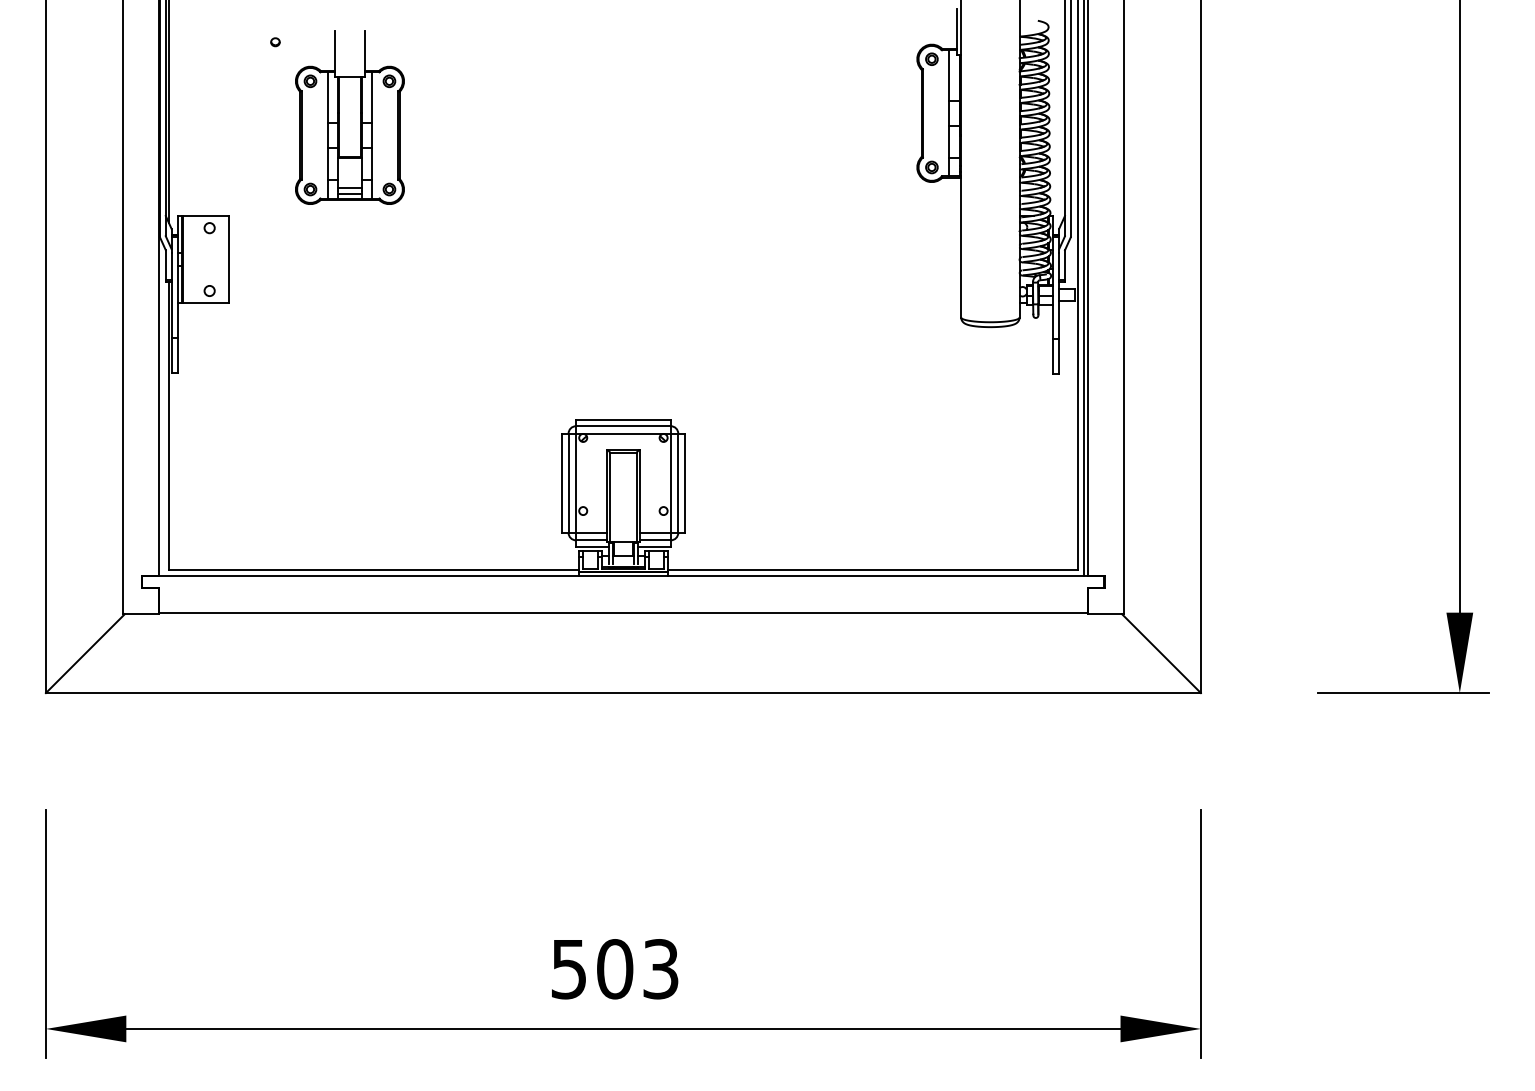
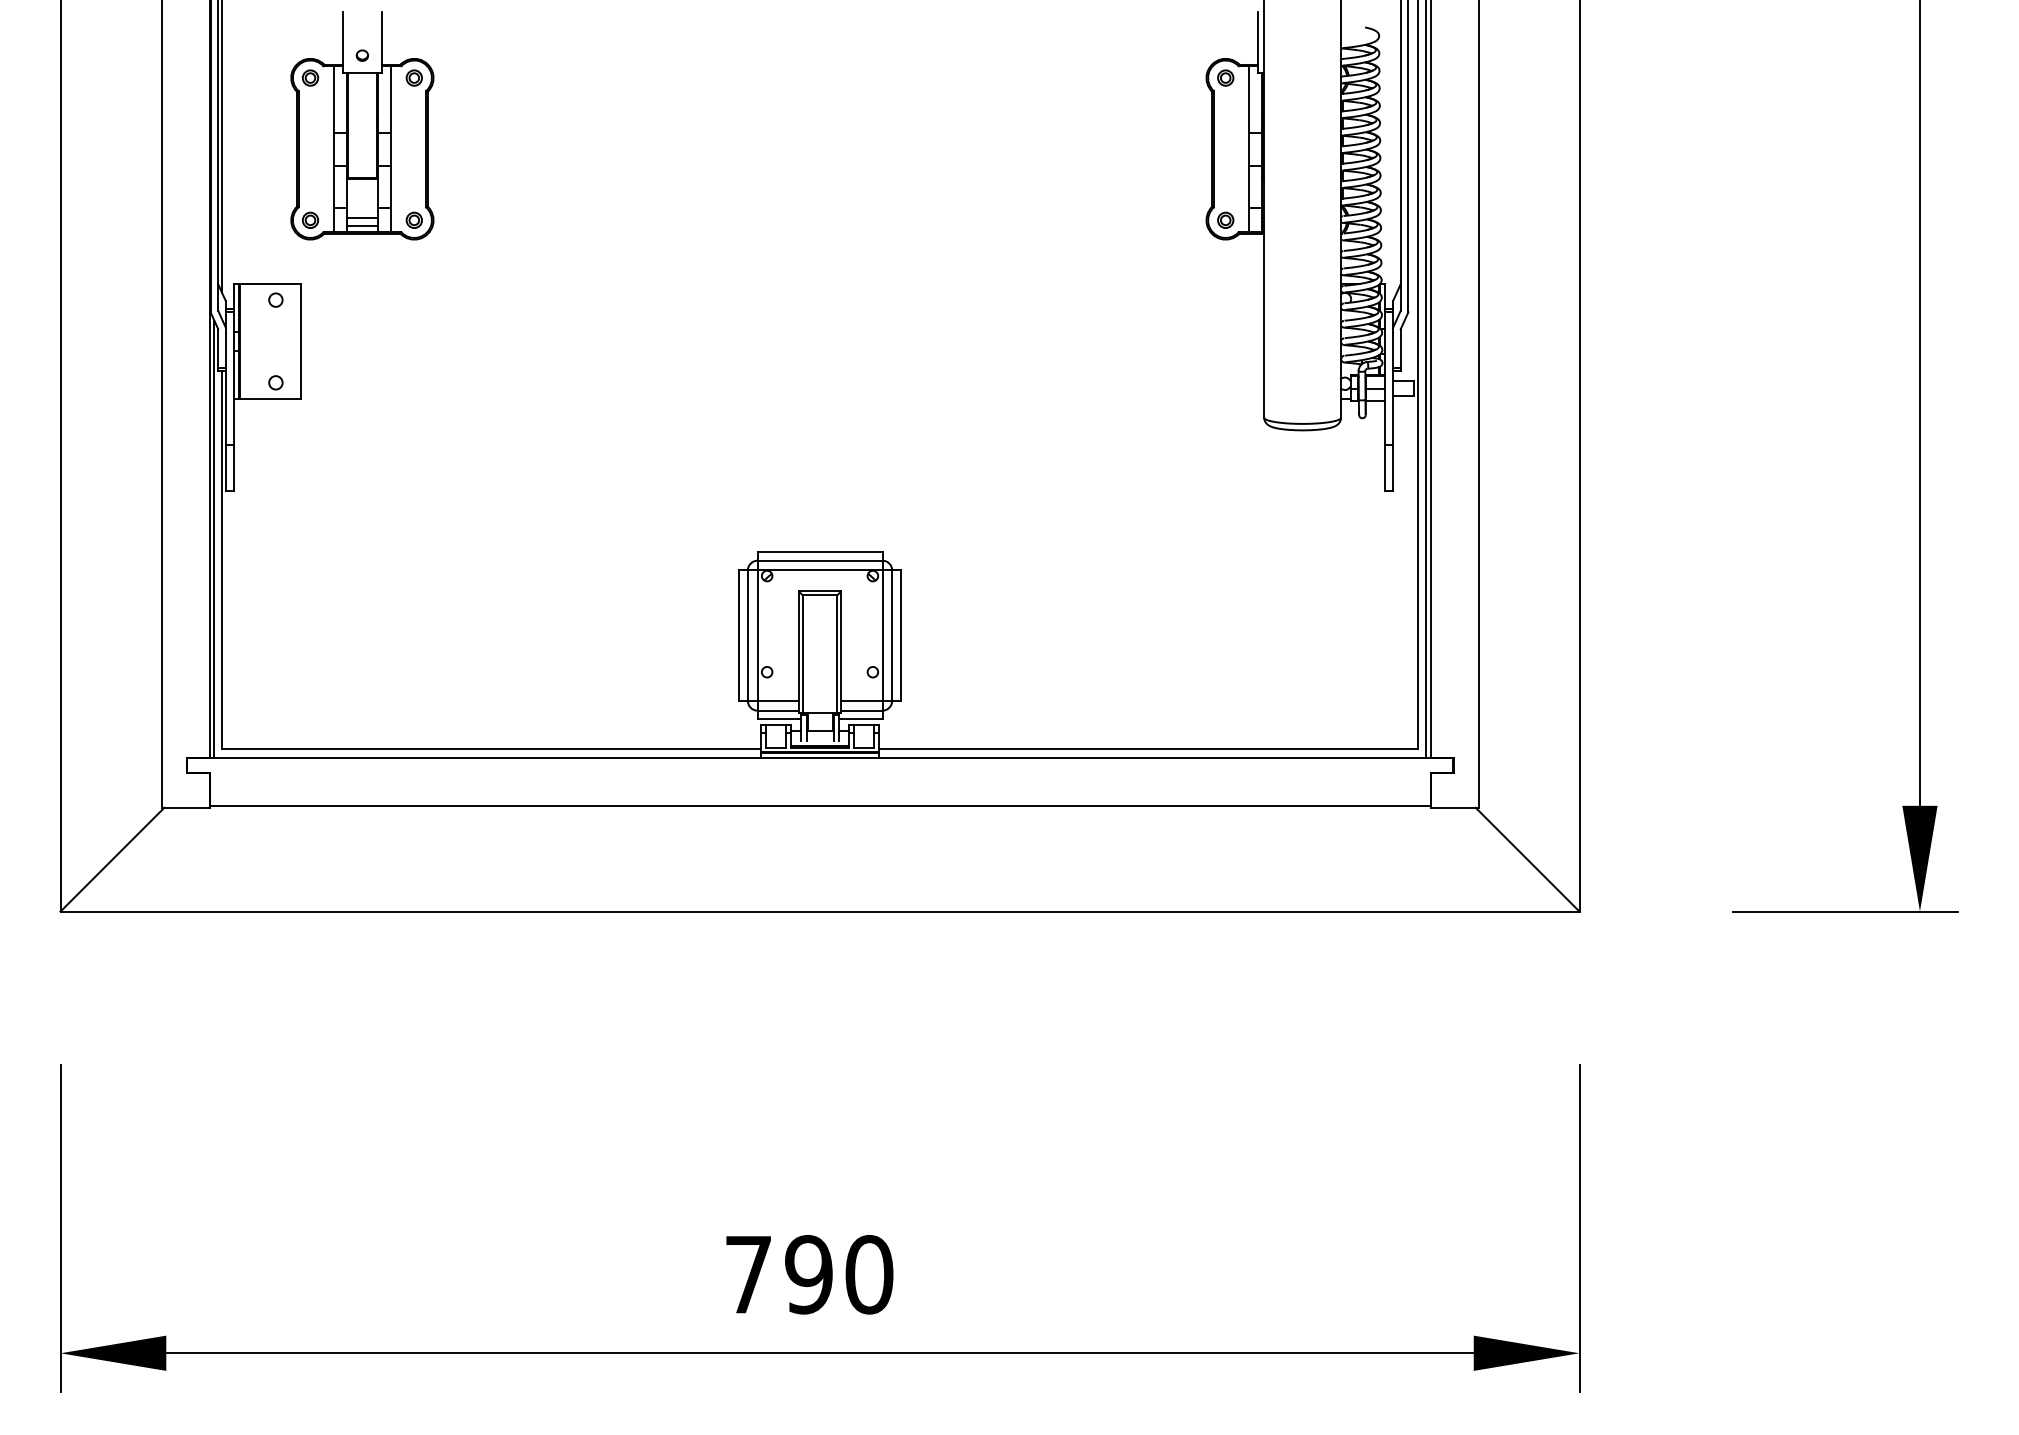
part: (350, 117) -> (362, 125), moved
line: (162, 409) -> (214, 538), added
text: (615, 969) -> (809, 1274), 503 -> 790

